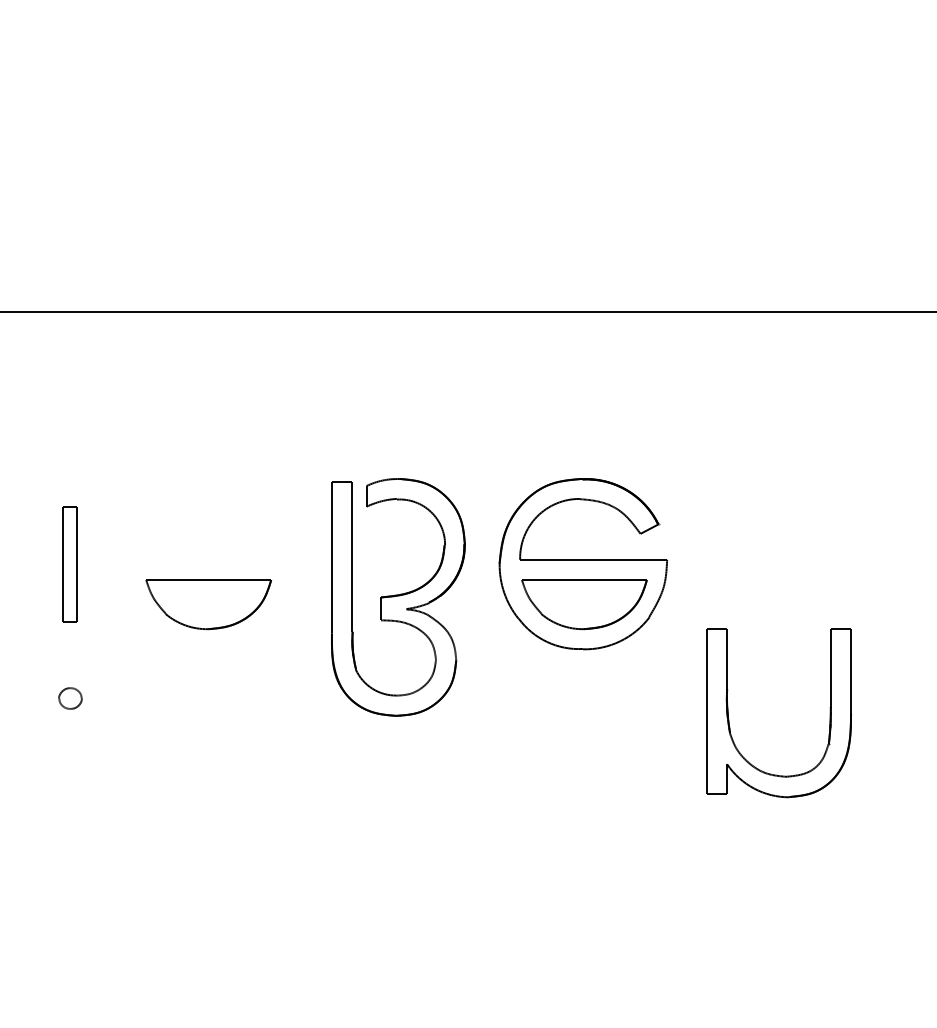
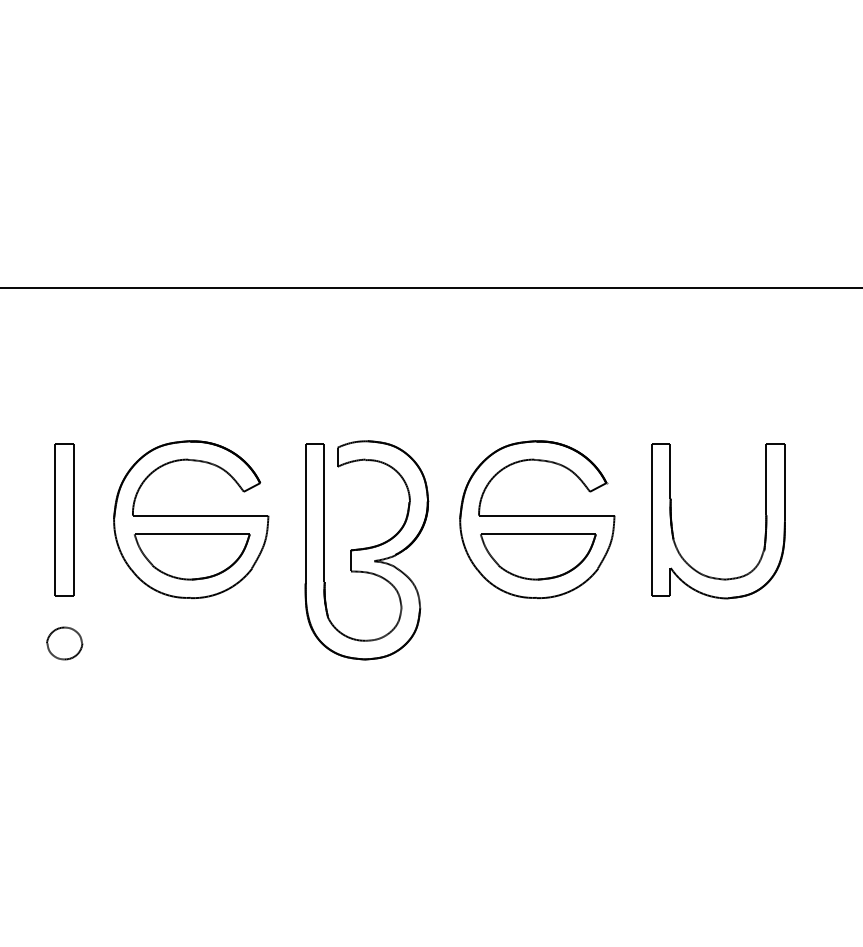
part: (70, 563) -> (64, 519), size x1.43
part: (207, 563) -> (191, 519), added
part: (70, 698) -> (64, 643), size x1.67
part: (730, 723) -> (673, 530), moved

